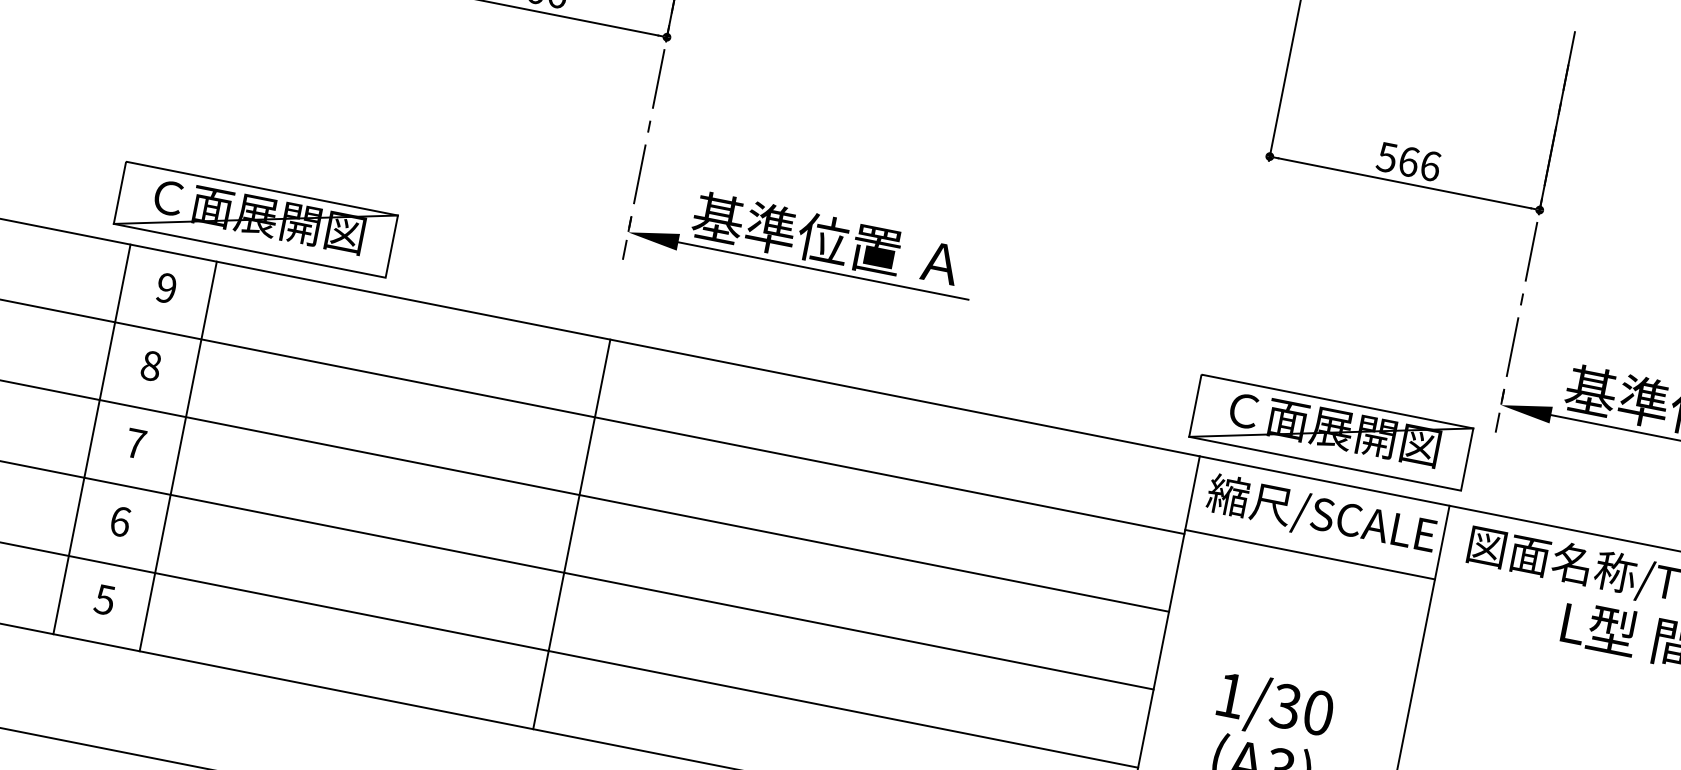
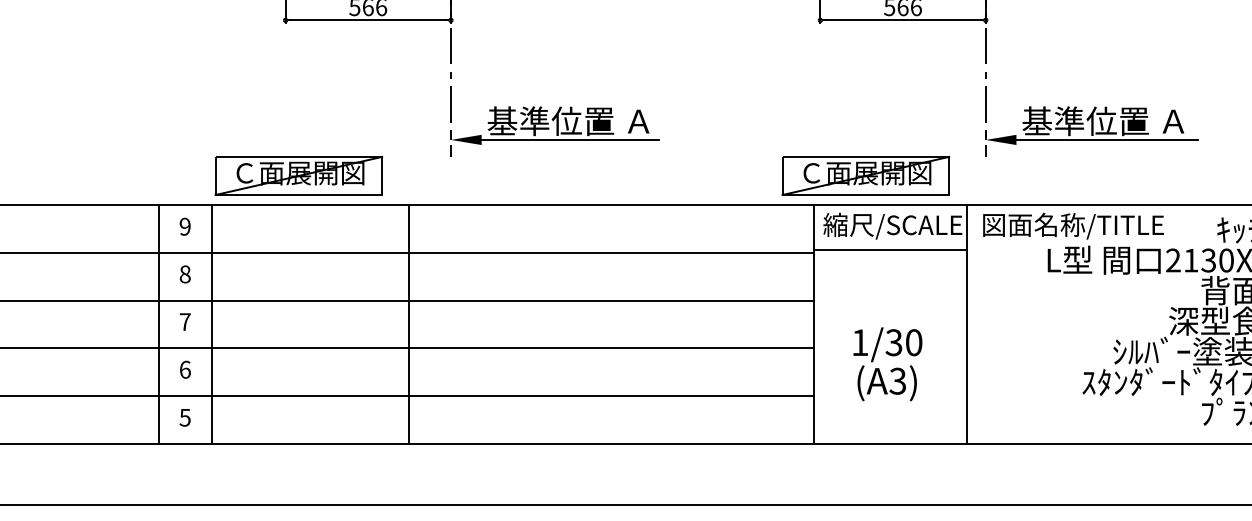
part: (255, 218) -> (298, 175), moved
part: (1330, 431) -> (865, 175), moved
line: (571, 534) -> (408, 324), moved

